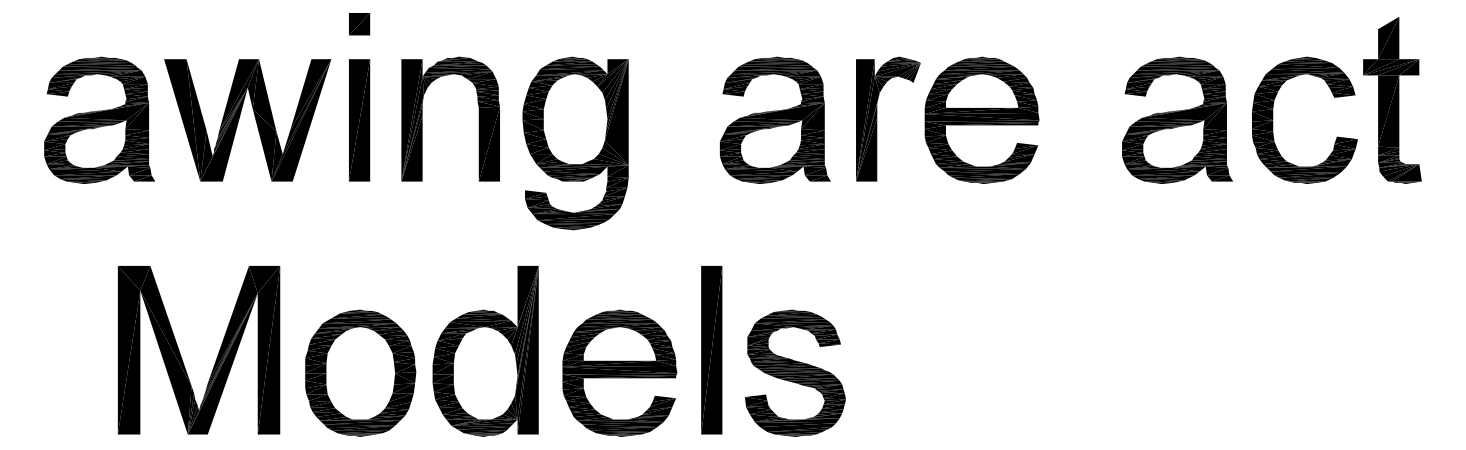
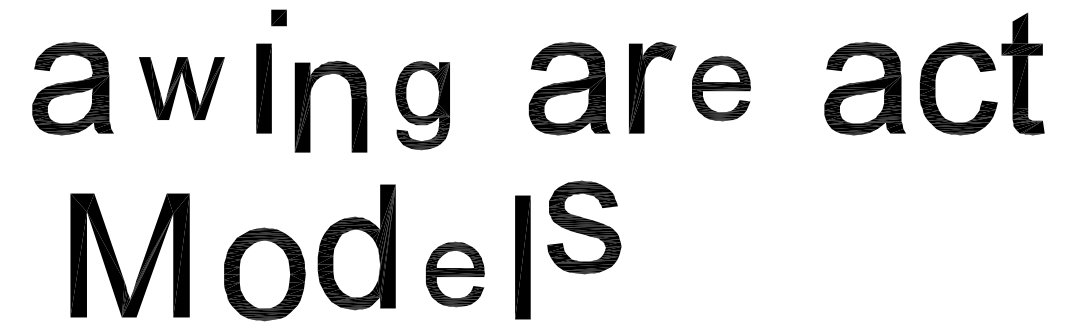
part: (358, 23) -> (278, 17), moved
part: (422, 118) -> (310, 106), moved
part: (247, 120) -> (181, 88), size x0.7
part: (982, 120) -> (721, 88), size x0.7
part: (575, 143) -> (422, 105), size x0.7
part: (485, 351) -> (356, 247), moved
part: (181, 356) -> (117, 260), moved
part: (620, 373) -> (455, 274), size x0.7
part: (795, 373) -> (584, 227), moved

